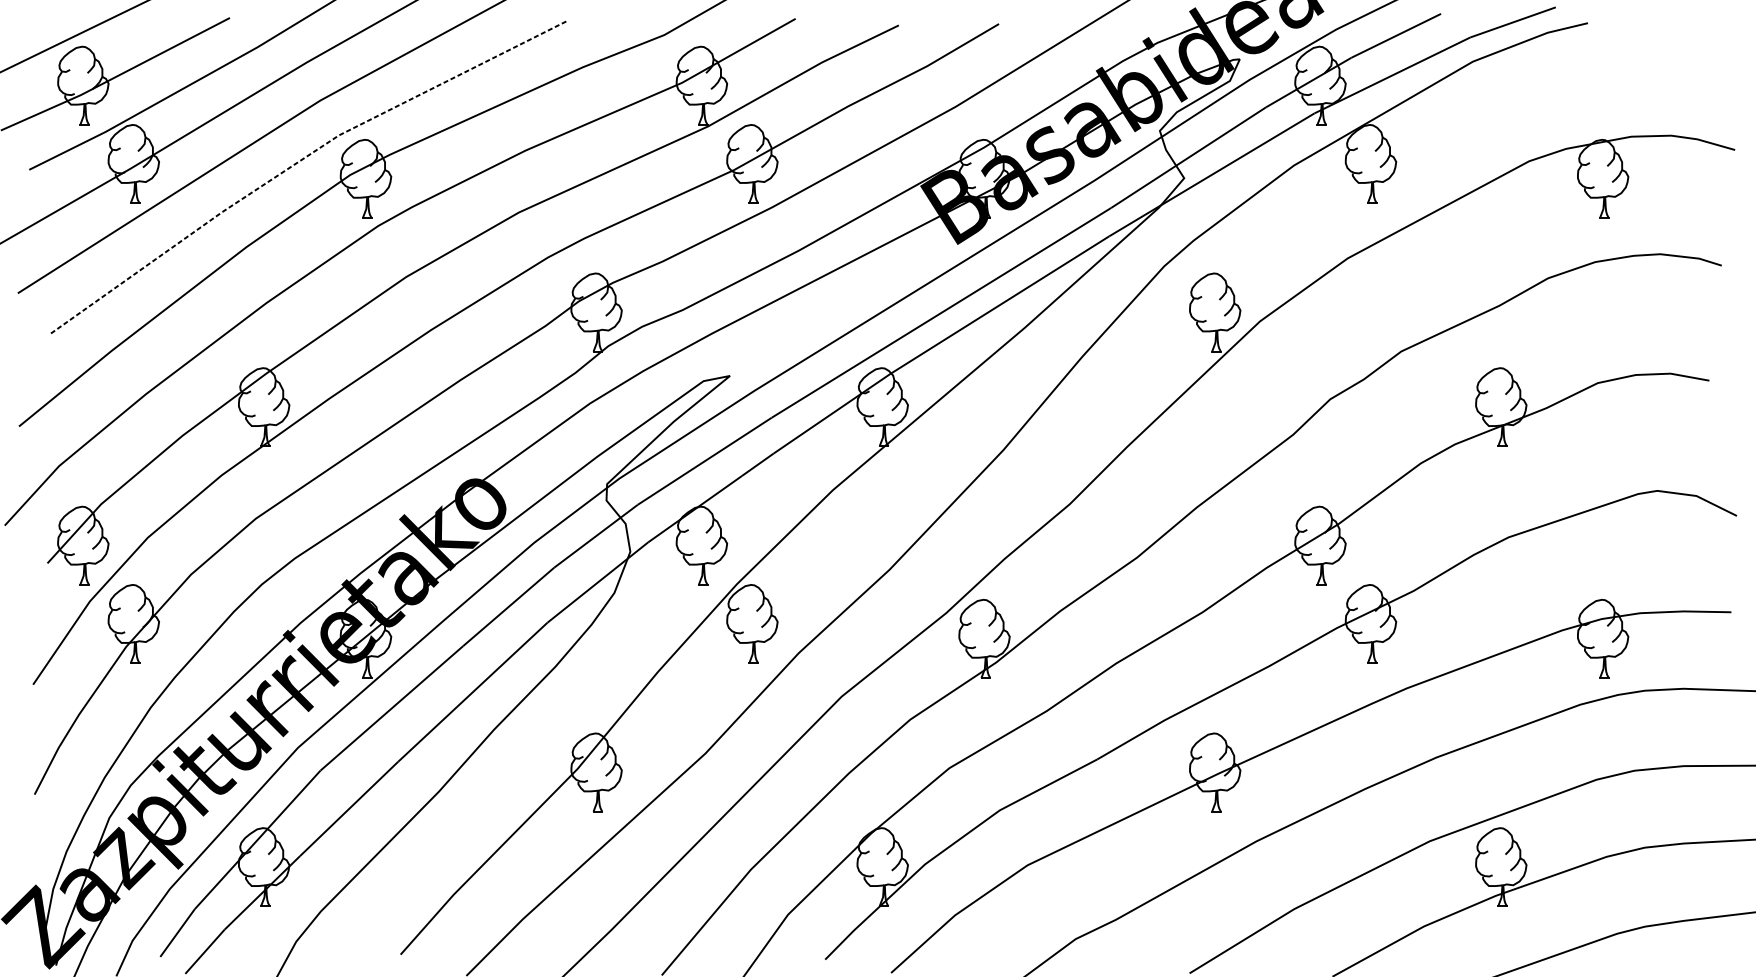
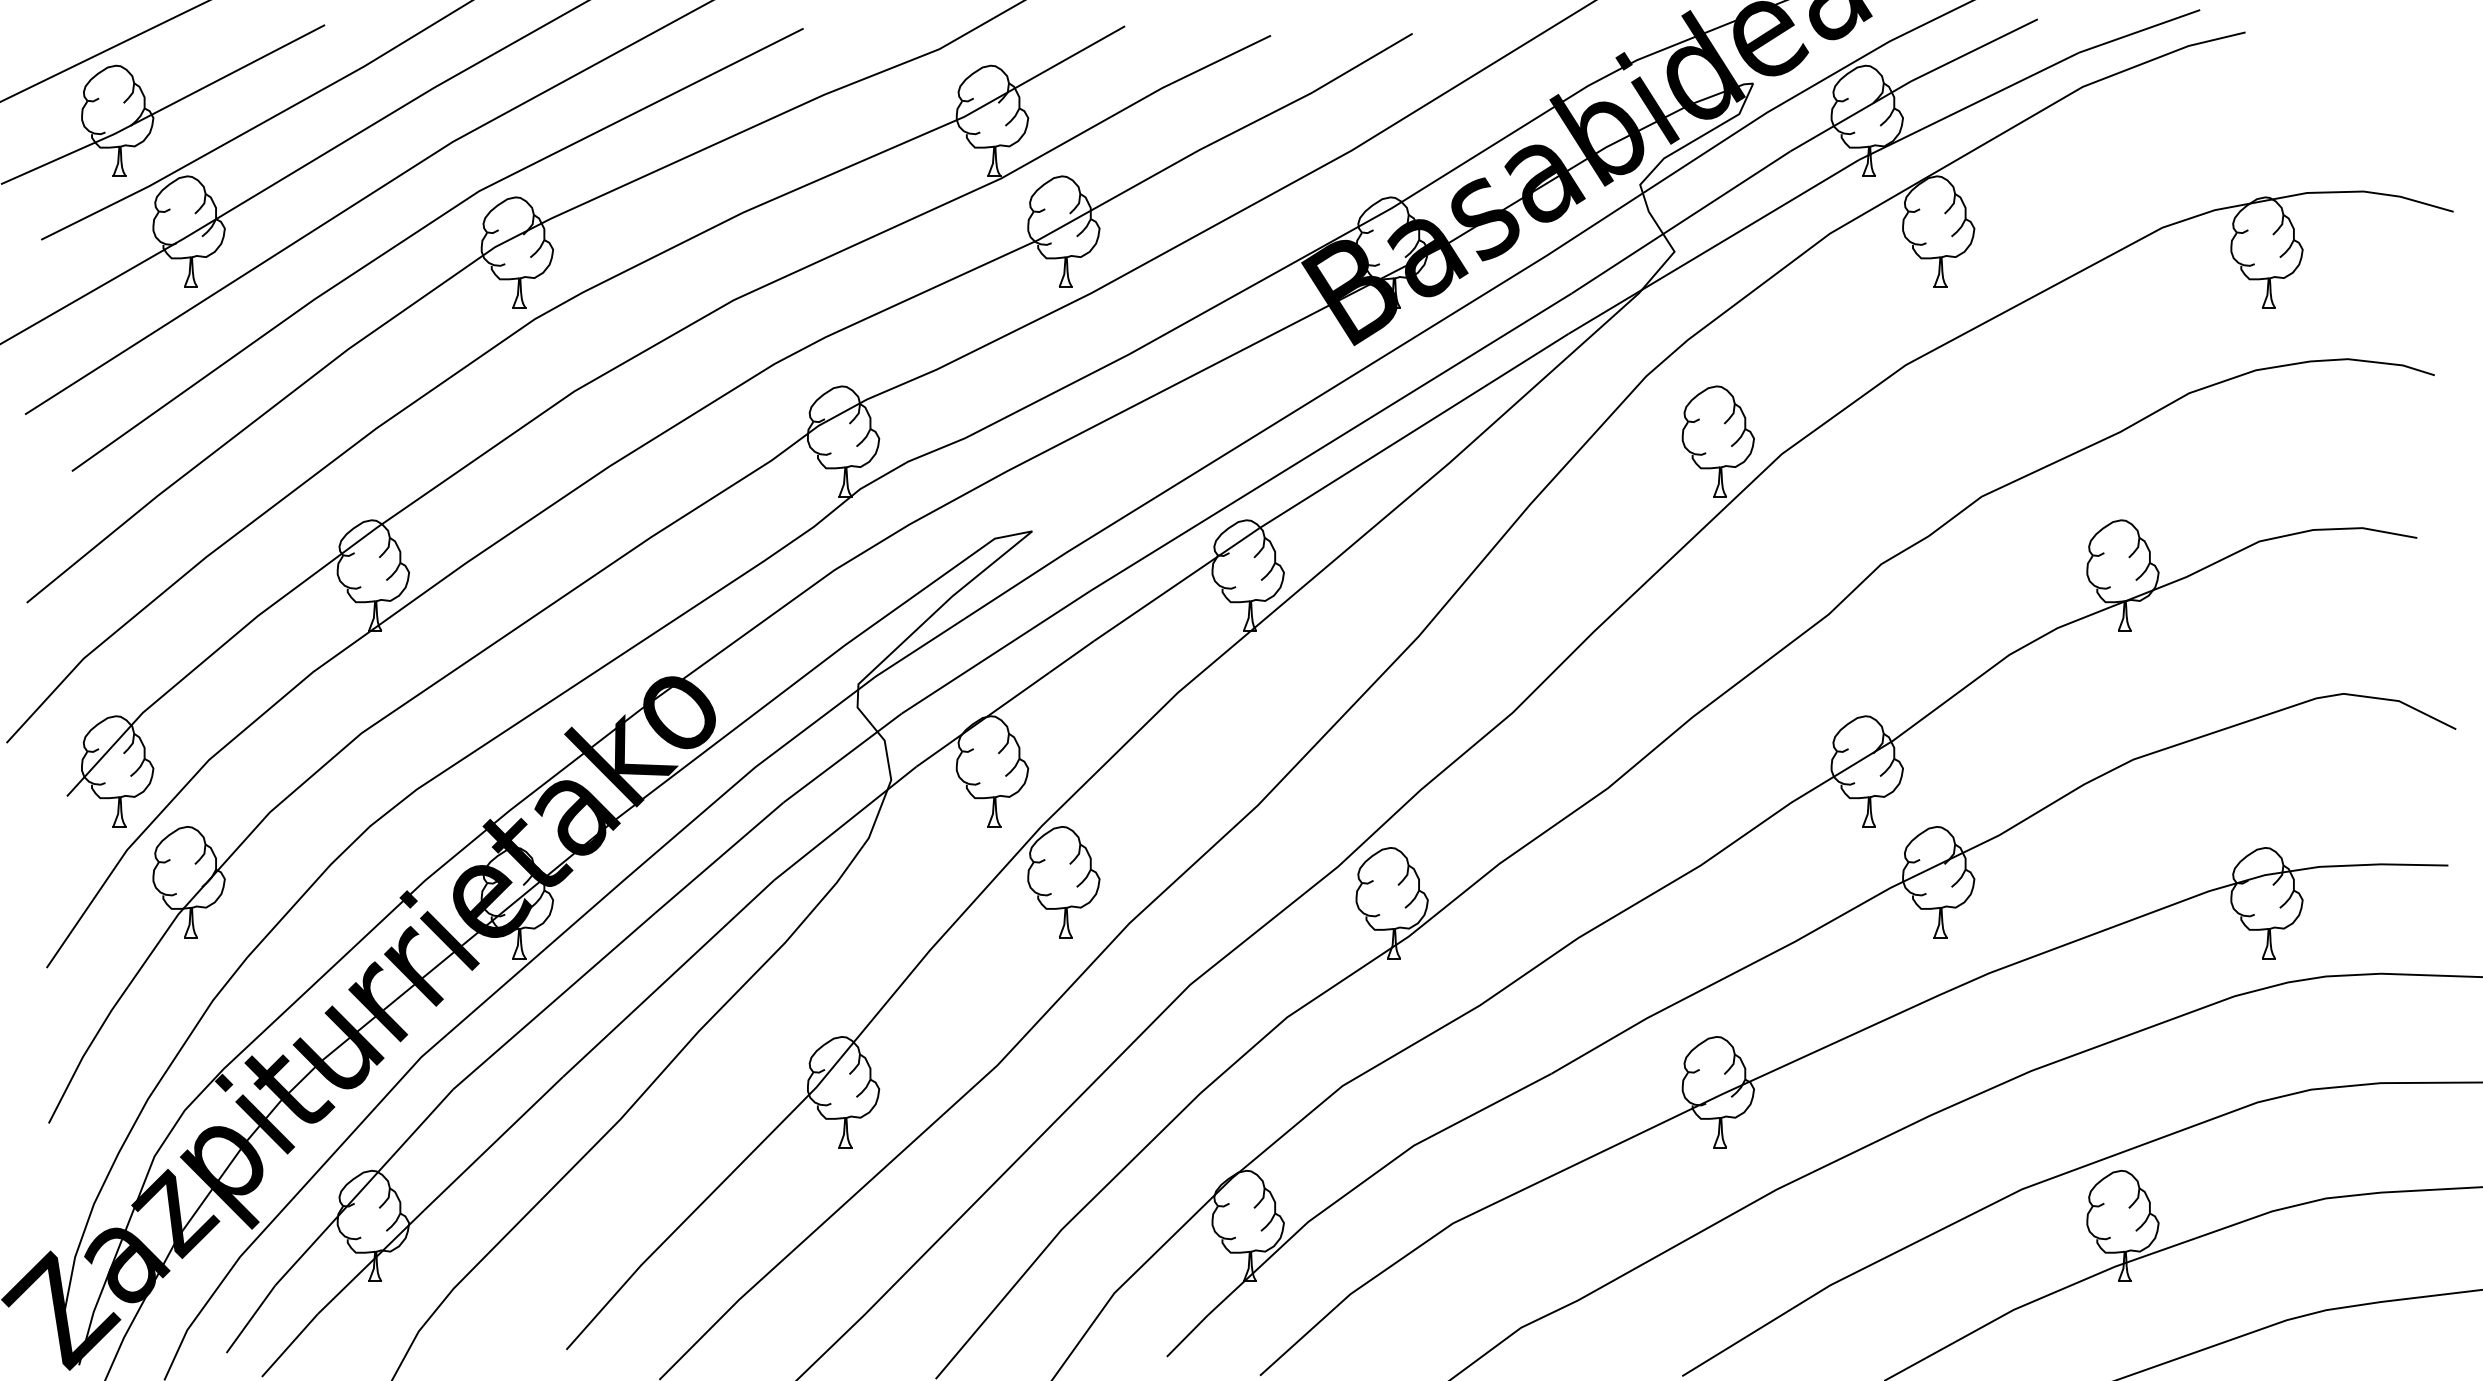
line: (300, 161) -> (424, 227), dashed -> solid

